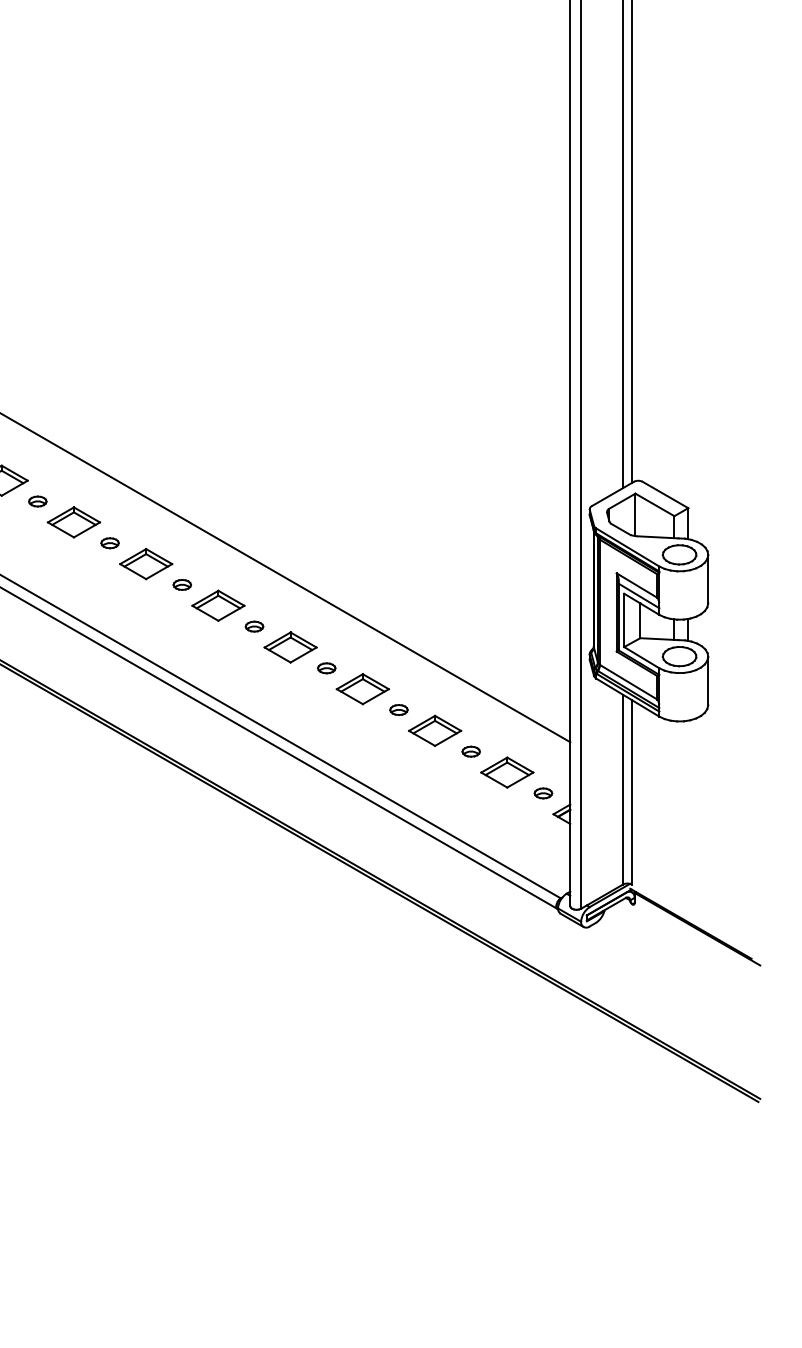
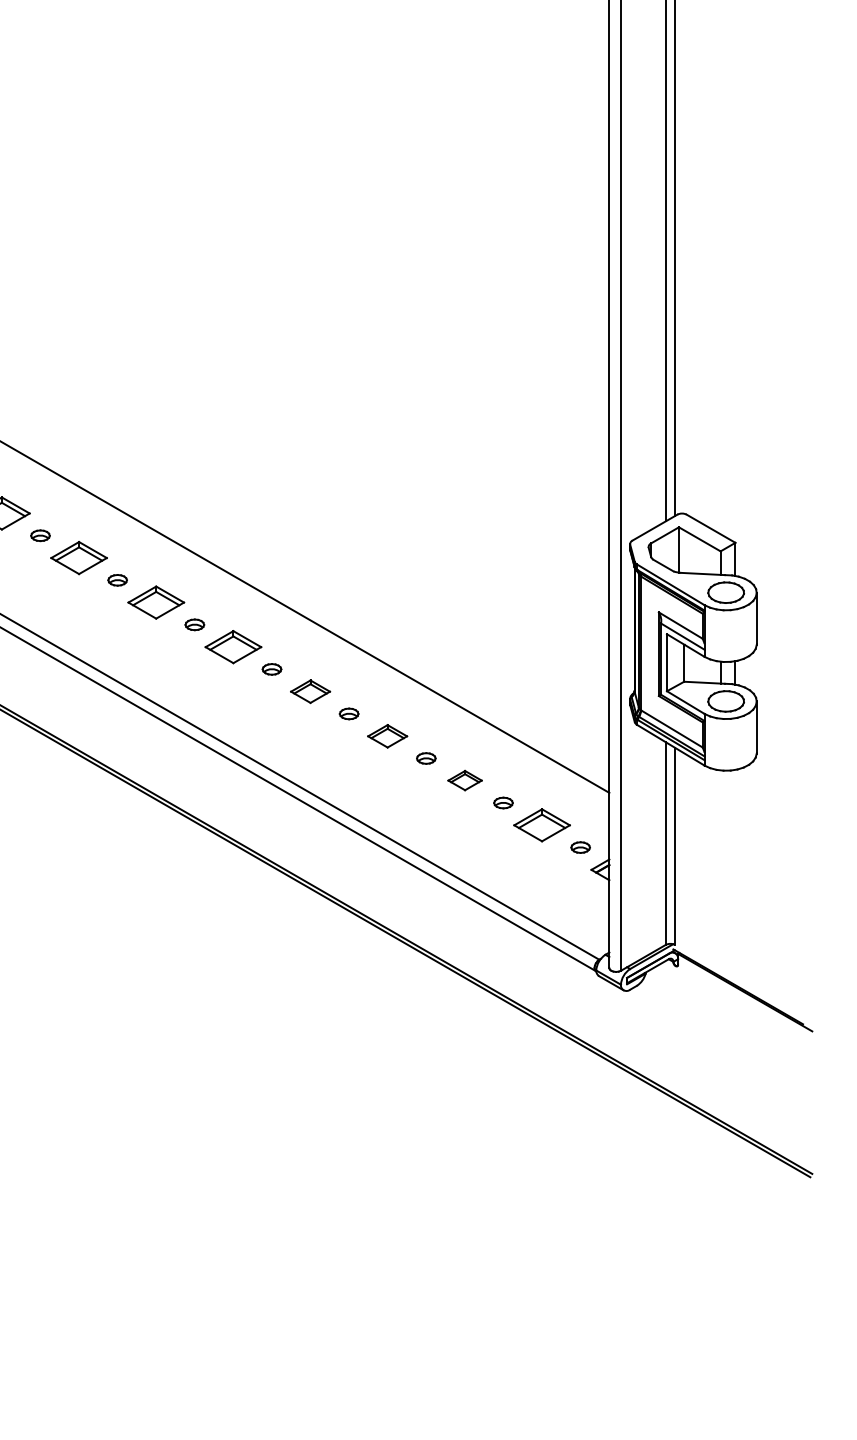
part: (290, 647) -> (310, 691), size x0.7
part: (362, 689) -> (387, 736), size x0.7
part: (435, 730) -> (465, 780), size x0.6

